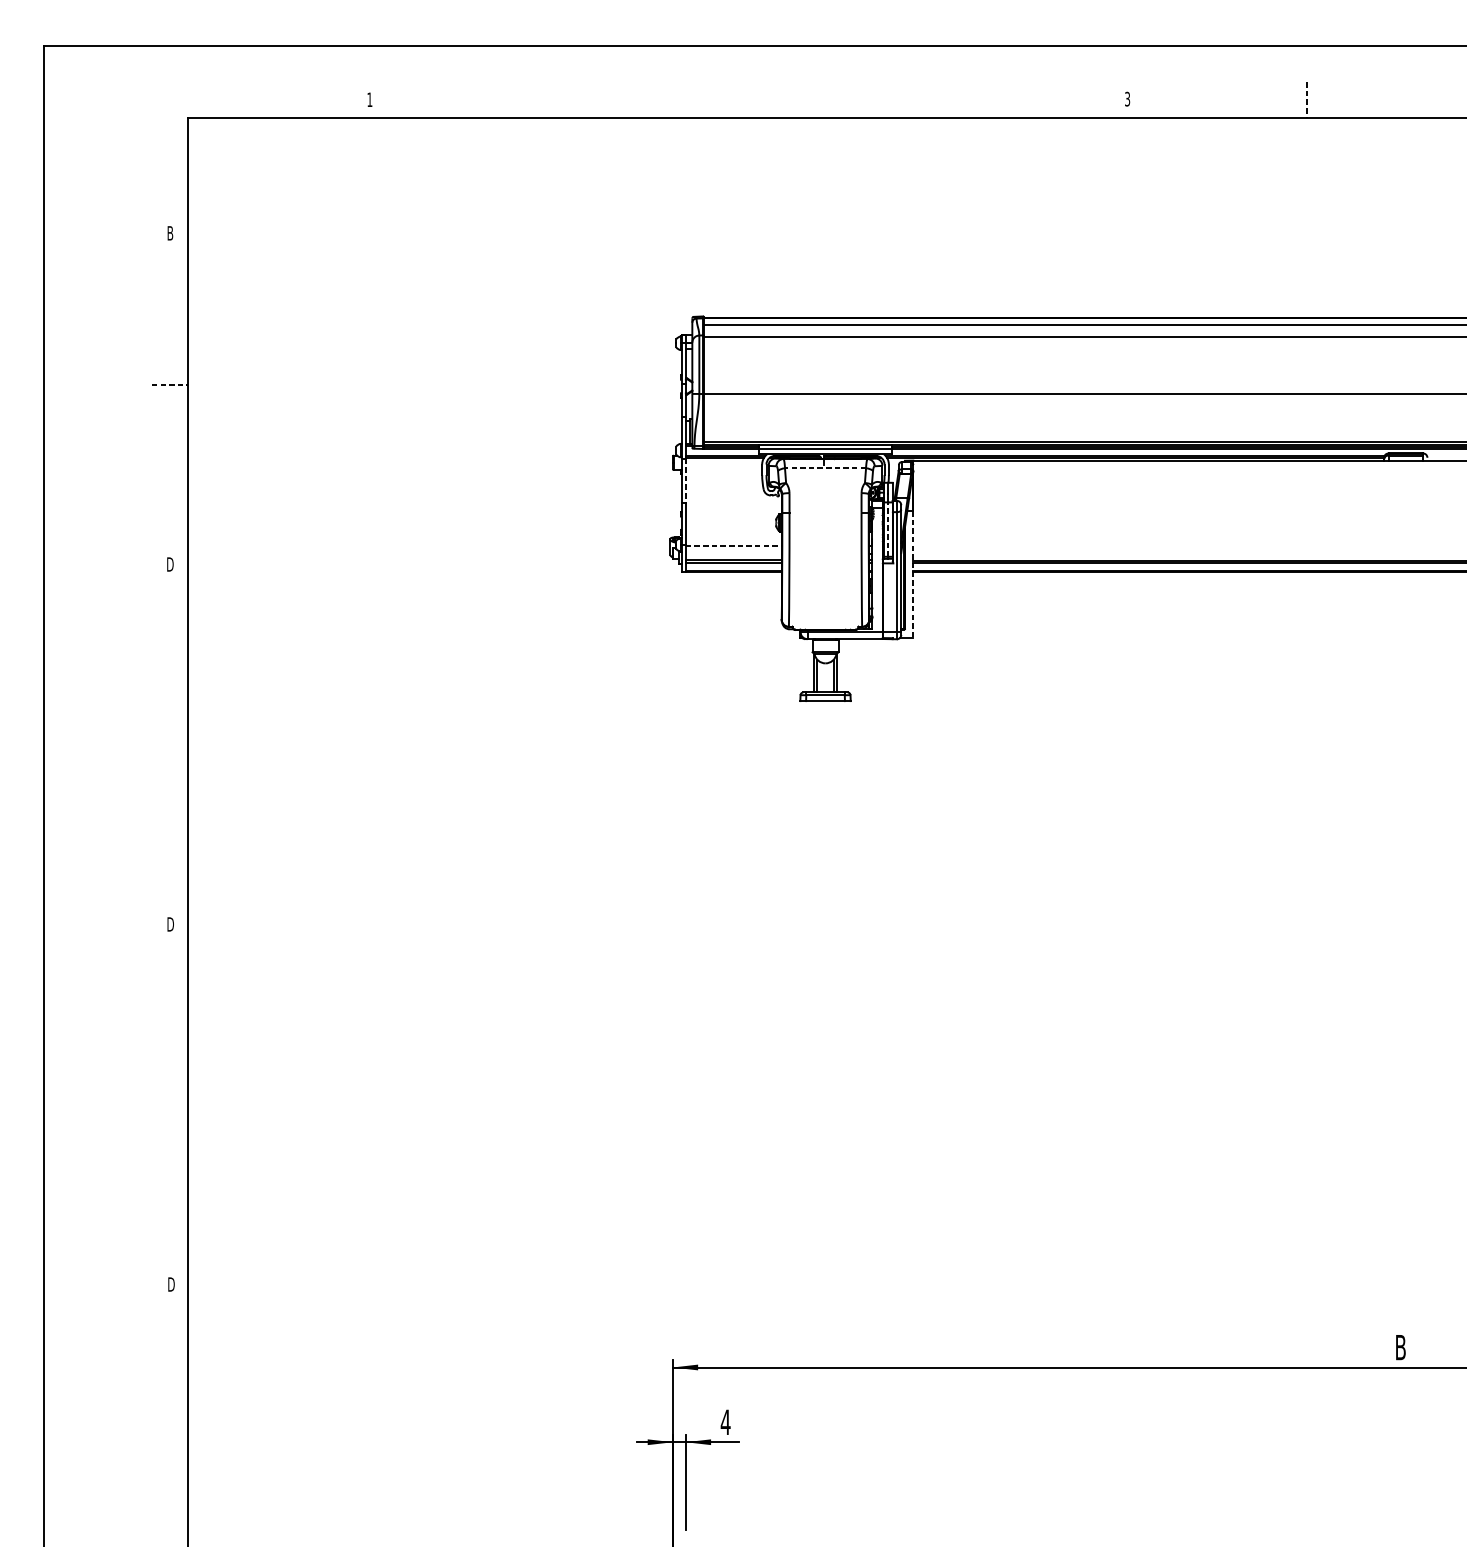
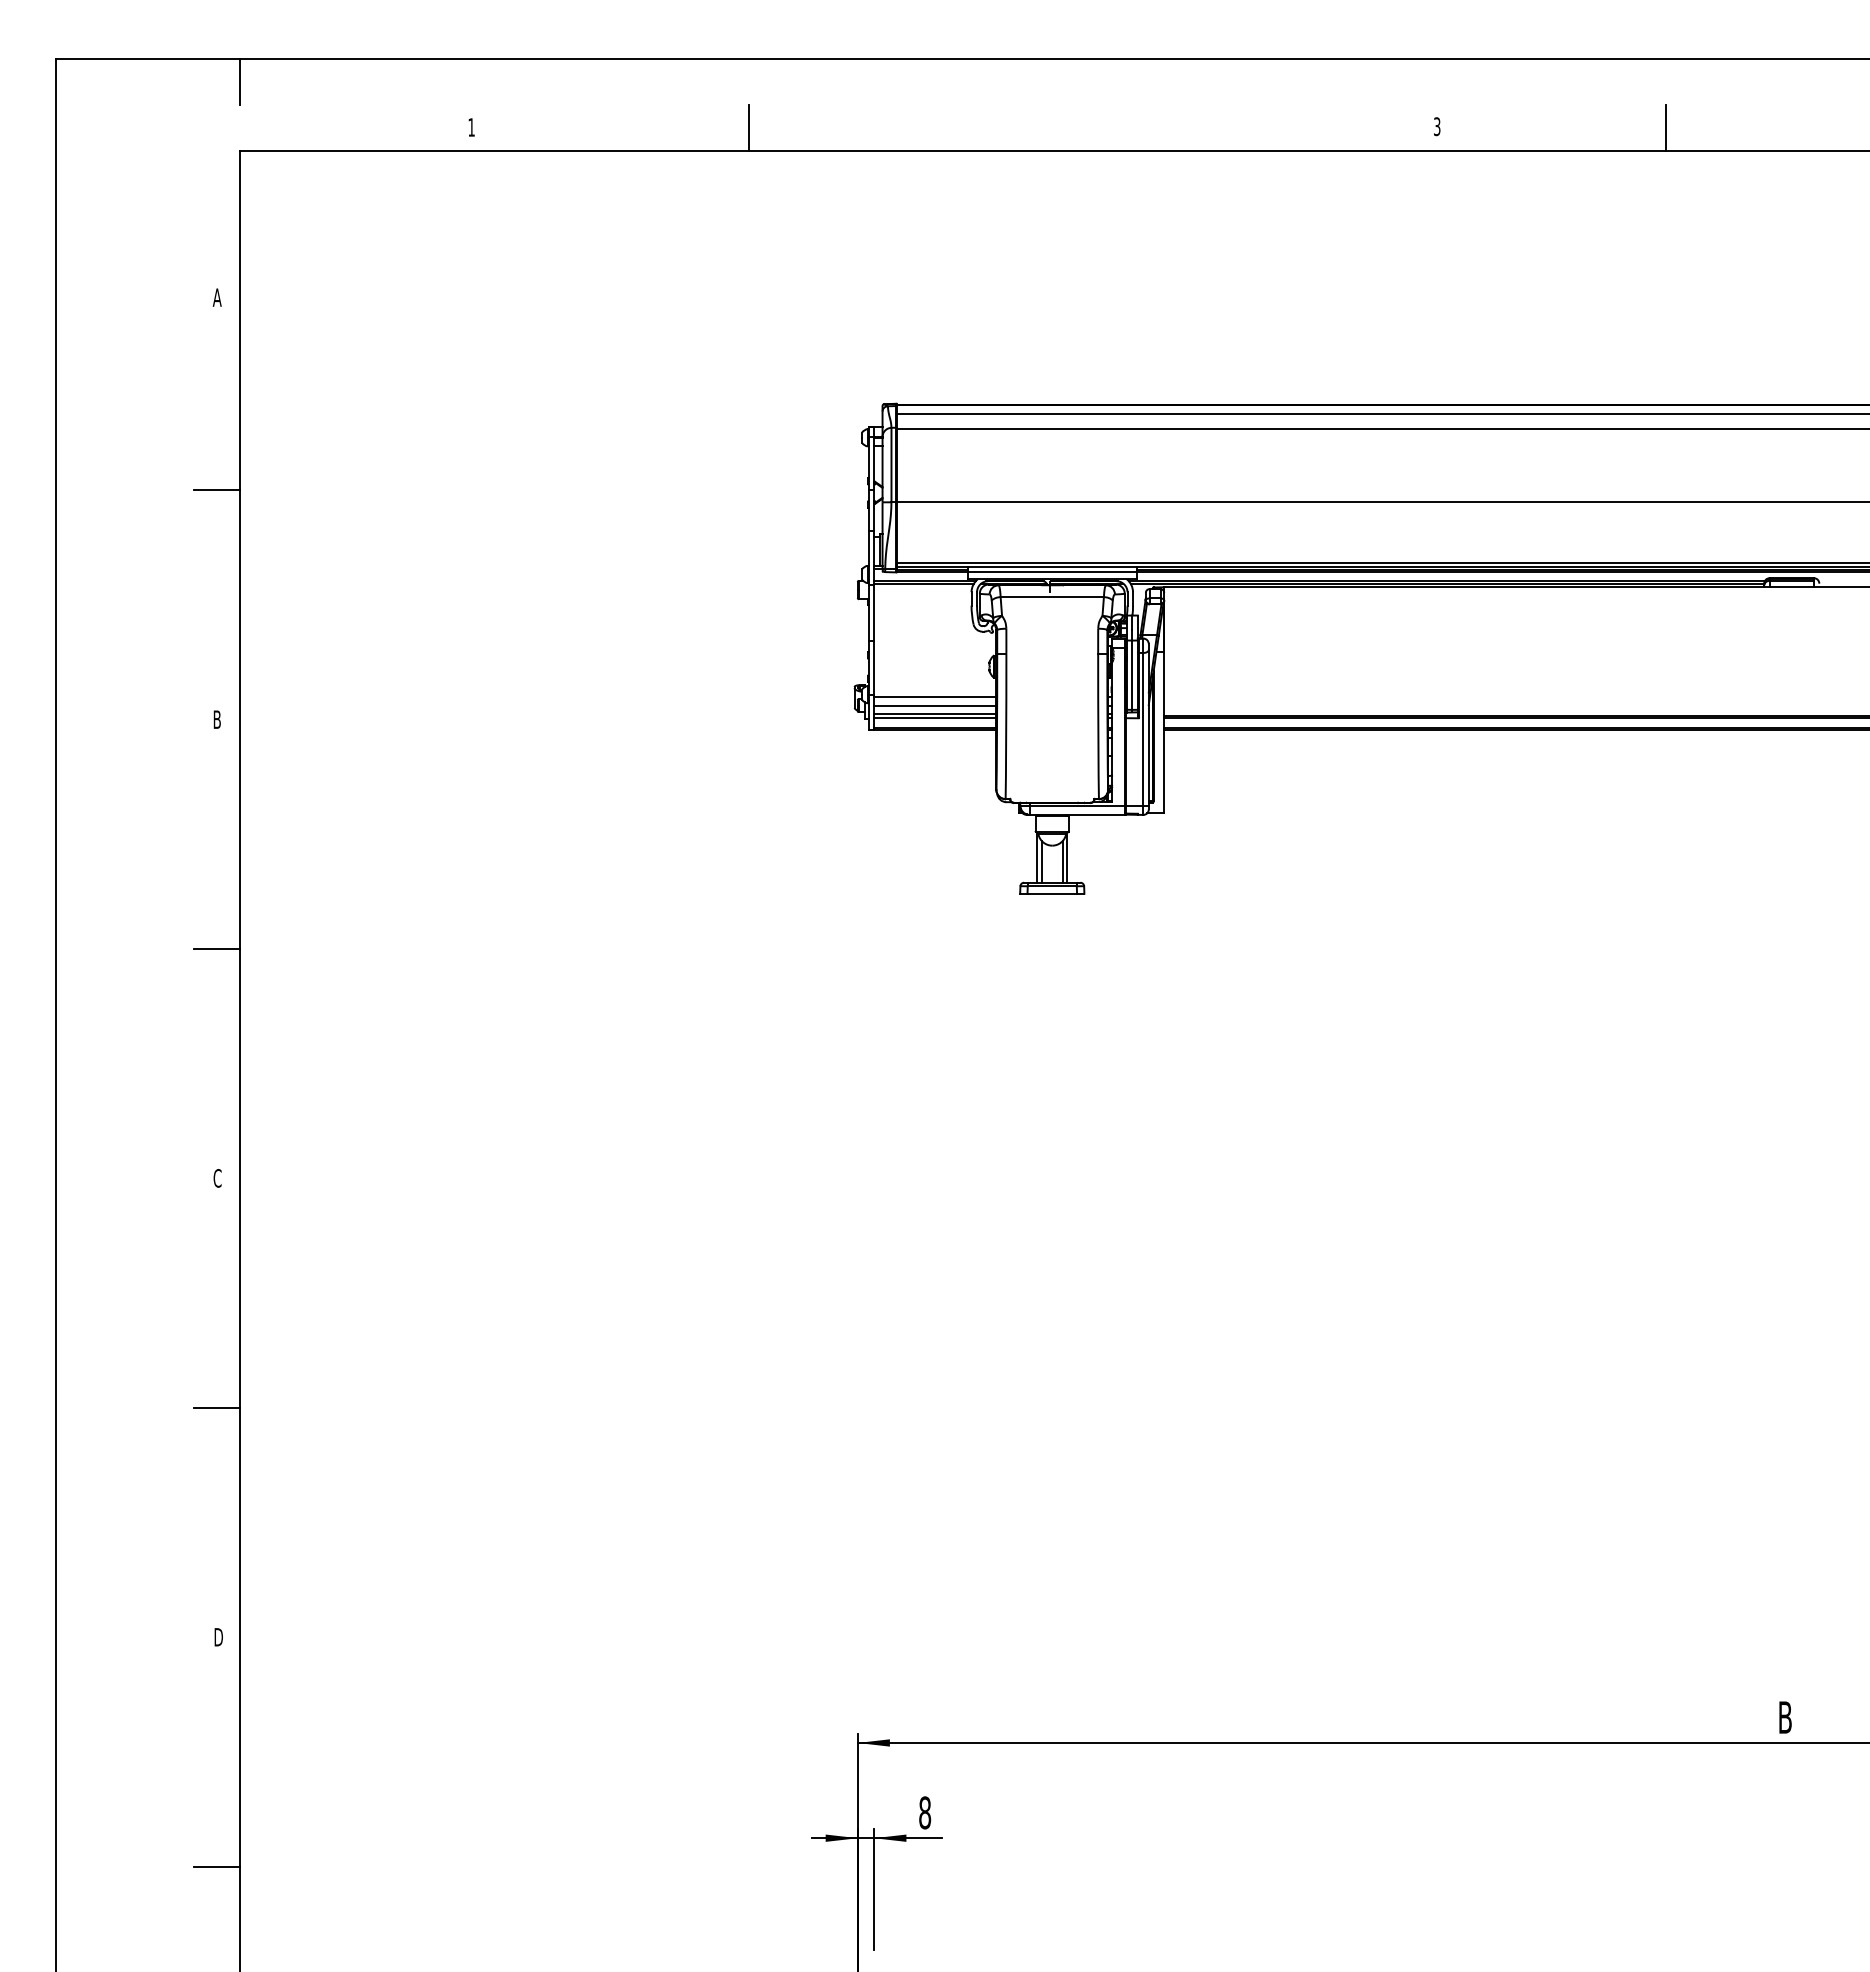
line: (187, 64) -> (239, 82), added
line: (587, 99) -> (748, 127), added
line: (1307, 99) -> (1666, 127), dashed -> solid
text: (169, 233) -> (216, 297), B -> A
line: (169, 384) -> (216, 490), dashed -> solid
line: (825, 468) -> (1052, 597), dashed -> solid
line: (686, 481) -> (874, 613), dashed -> solid
line: (888, 529) -> (1132, 675), dashed -> solid
line: (733, 546) -> (935, 696), dashed -> solid
line: (733, 553) -> (935, 705), added
text: (170, 564) -> (217, 719), D -> B
line: (913, 574) -> (1164, 732), dashed -> solid
line: (169, 744) -> (216, 949), added
text: (170, 924) -> (217, 1178), D -> C
line: (169, 1104) -> (216, 1407), added
text: (725, 1422) -> (924, 1812), 4 -> 8
line: (169, 1464) -> (216, 1866), added

